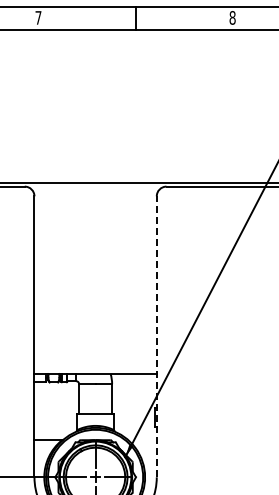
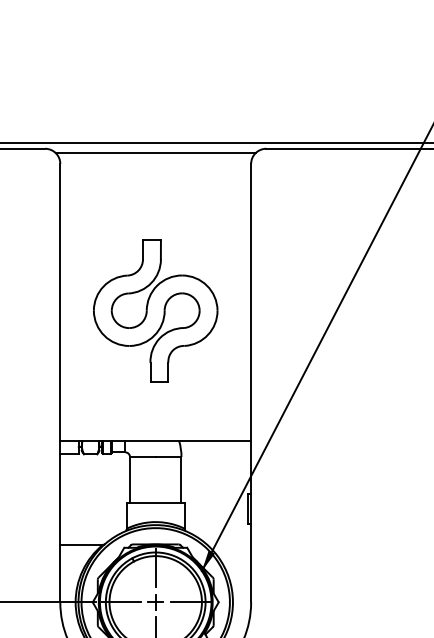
line: (95, 189) -> (155, 153), added
part: (95, 290) -> (155, 310), added
line: (156, 336) -> (250, 382), dashed -> solid

